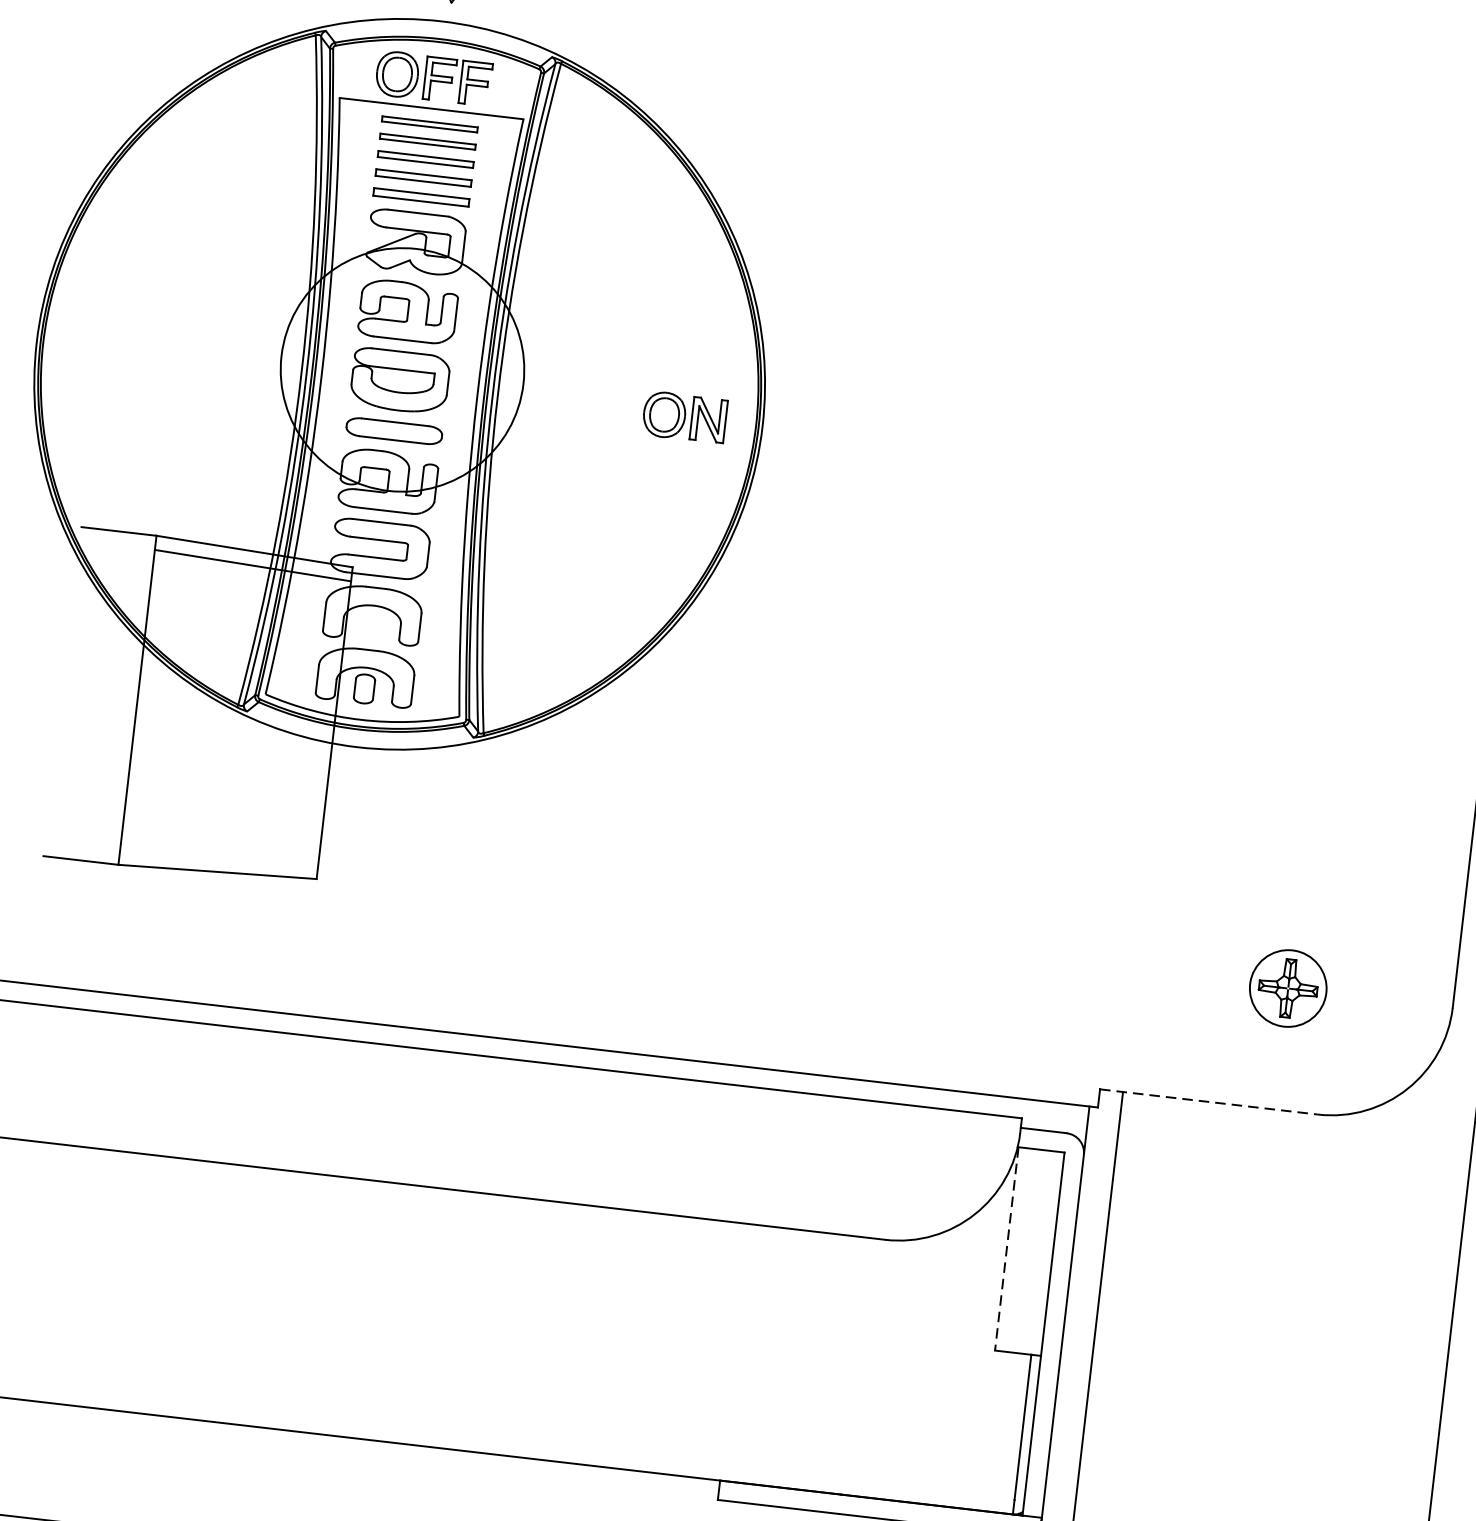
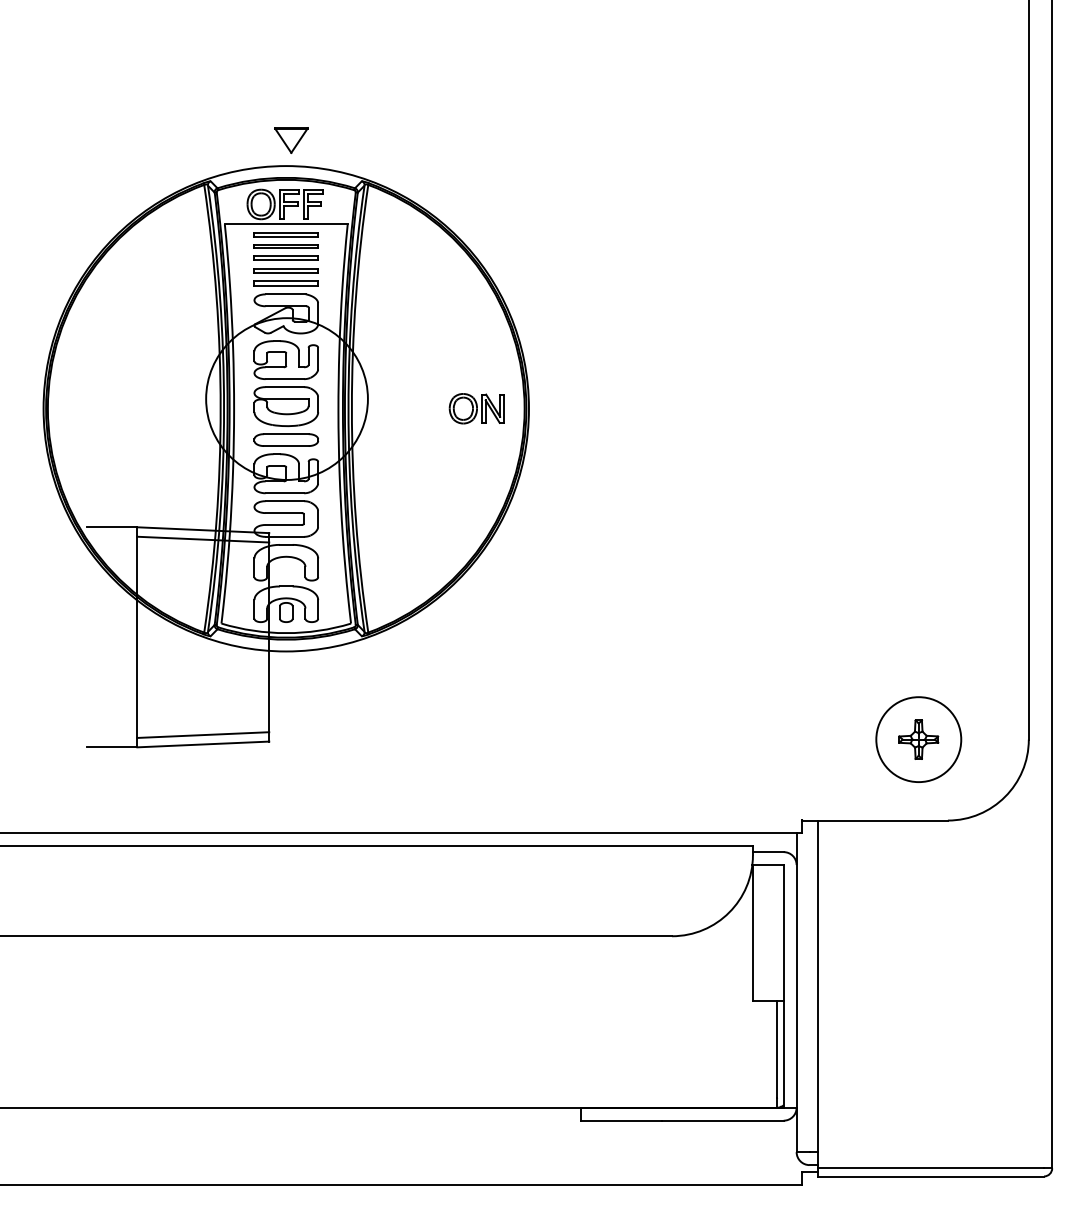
line: (219, 857) -> (203, 734), added
circle: (1287, 988) -> (918, 739), size x1.67
line: (1209, 1101) -> (875, 820), dashed -> solid
line: (1006, 1248) -> (752, 932), dashed -> solid

